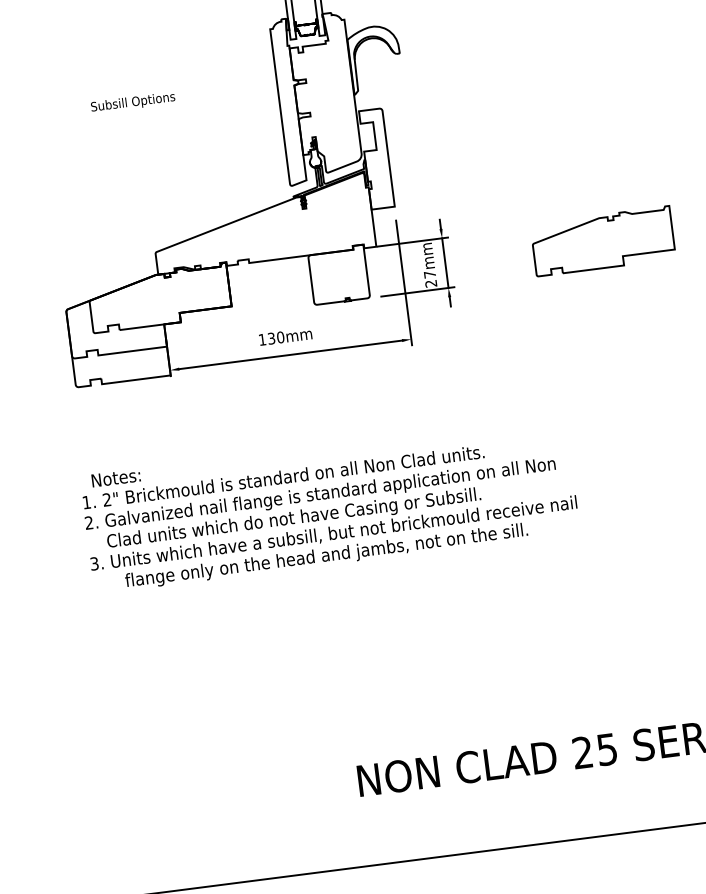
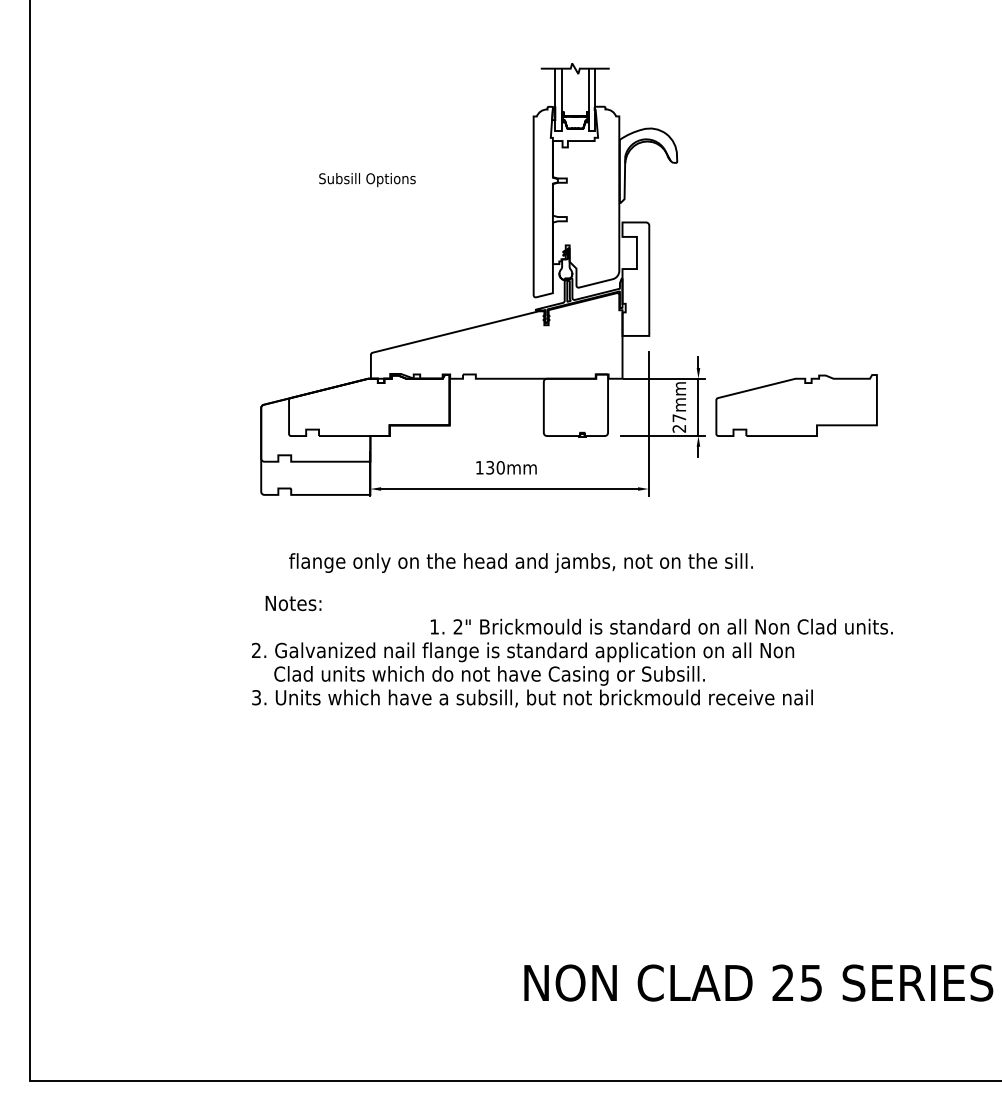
part: (602, 241) -> (796, 405), moved
text: (283, 476) -> (661, 626), moved
text: (326, 556) -> (520, 562), moved

